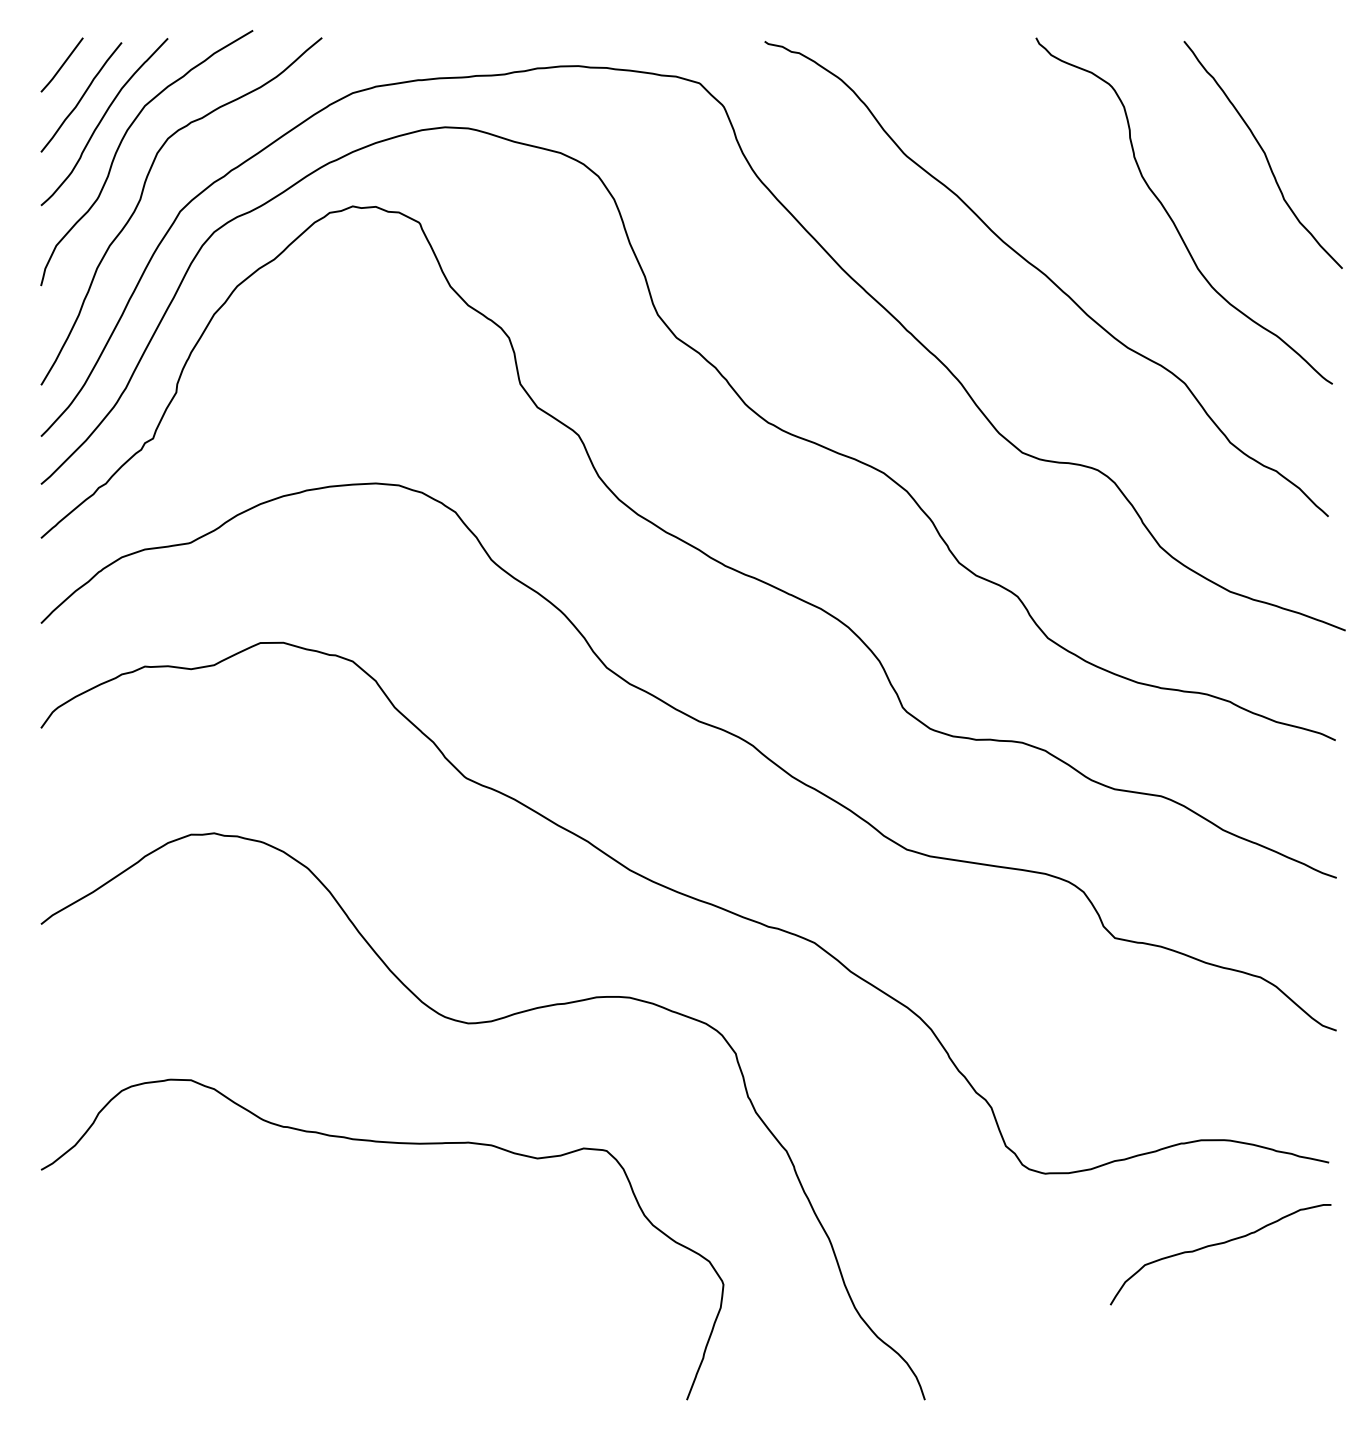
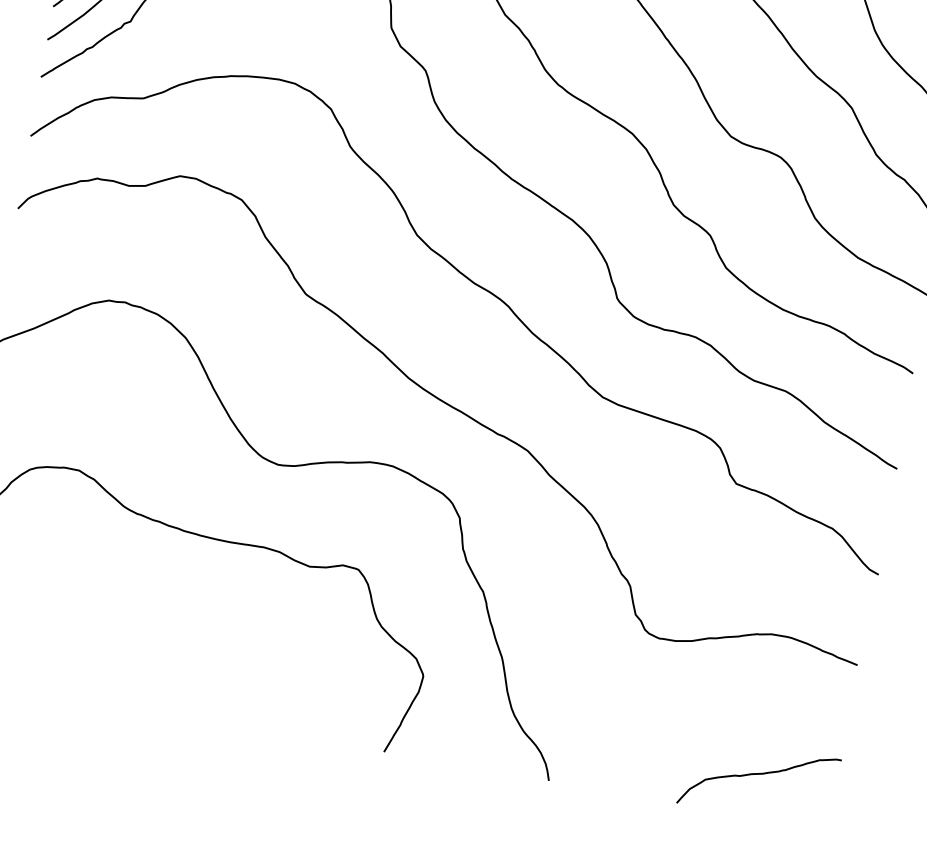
curve: (1217, 1245) -> (758, 774), moved

